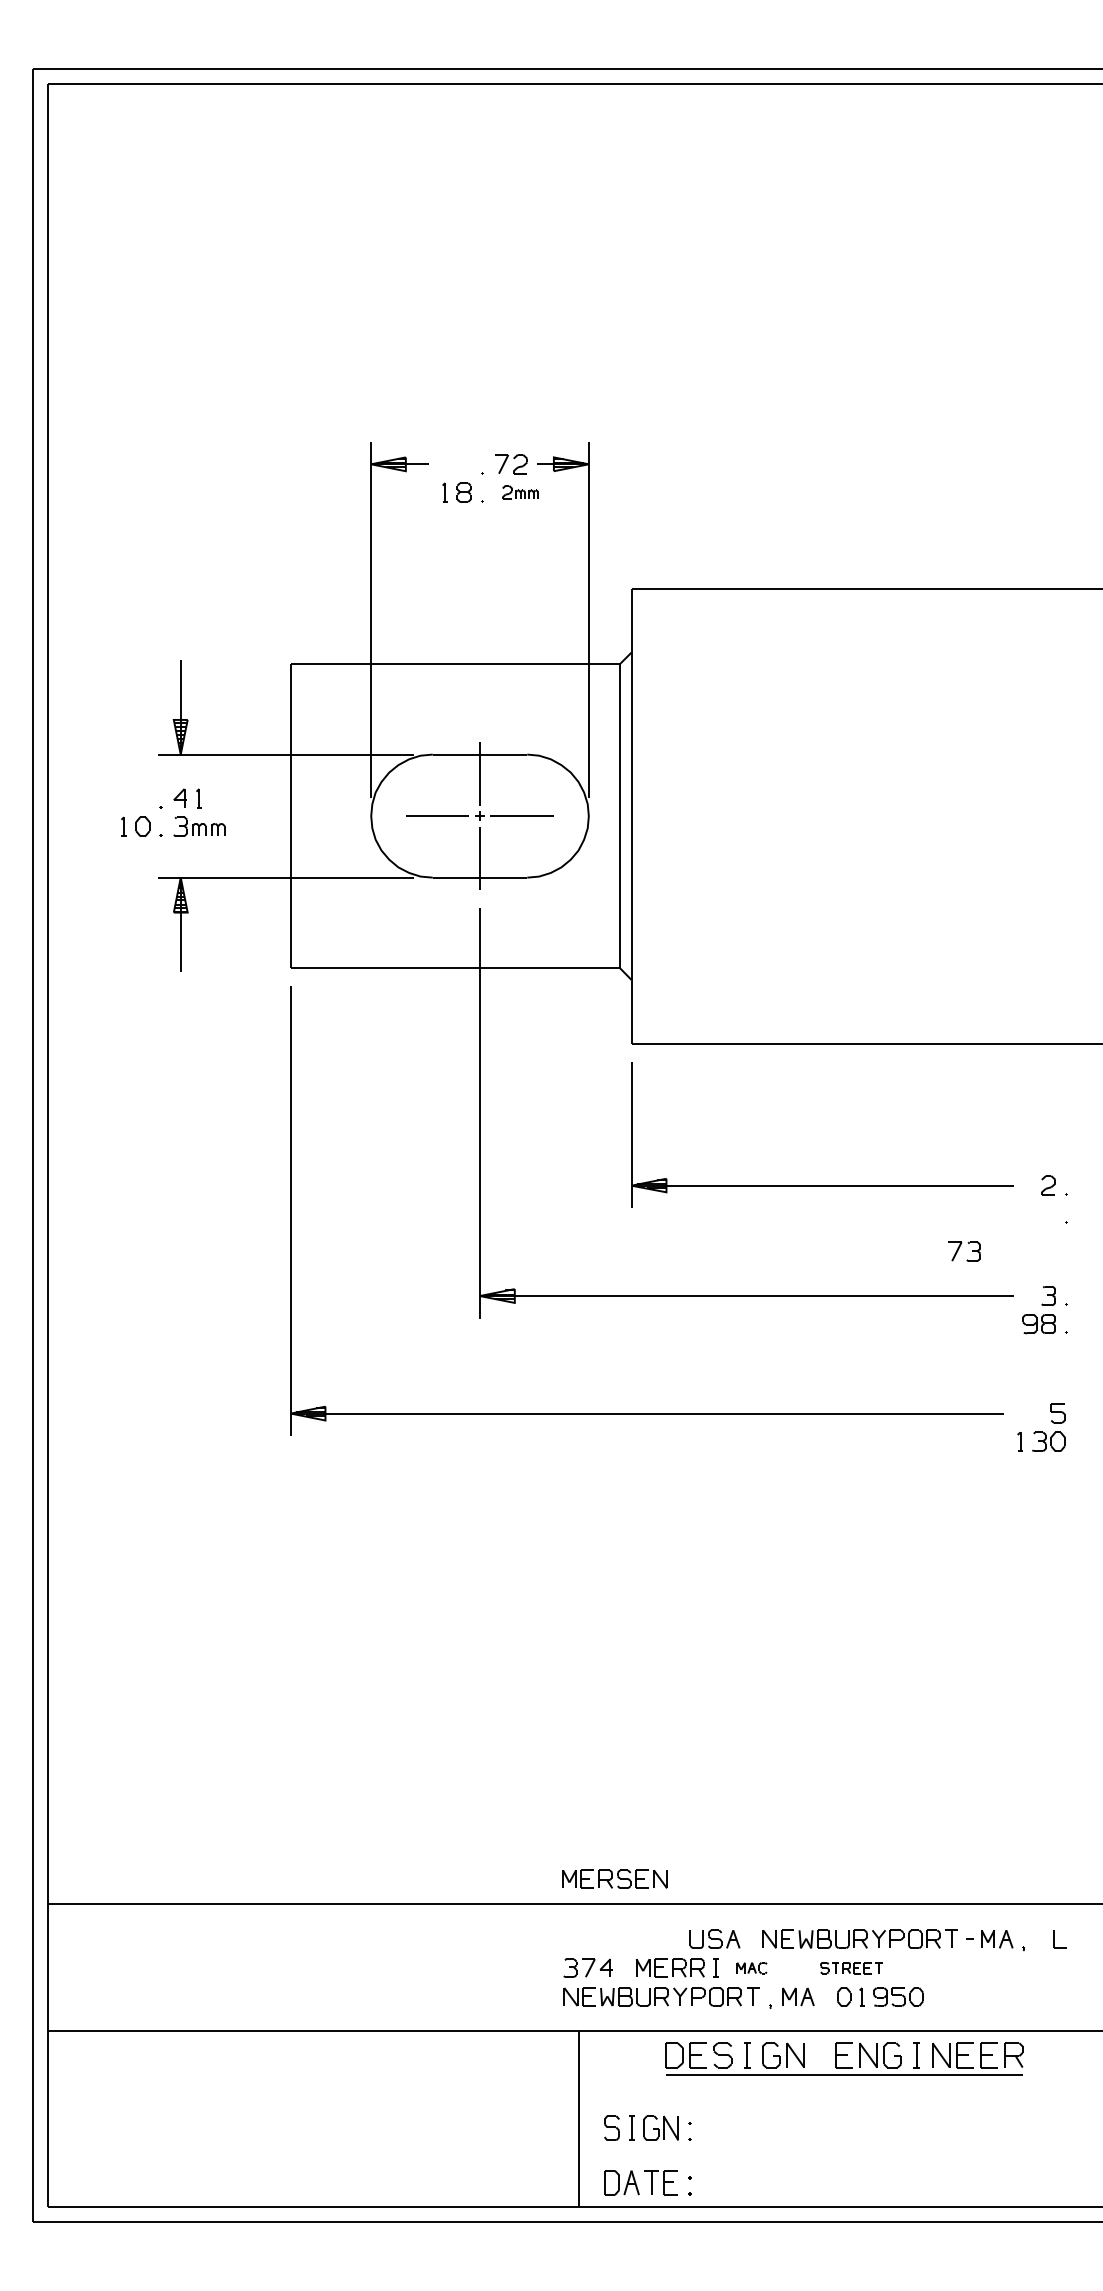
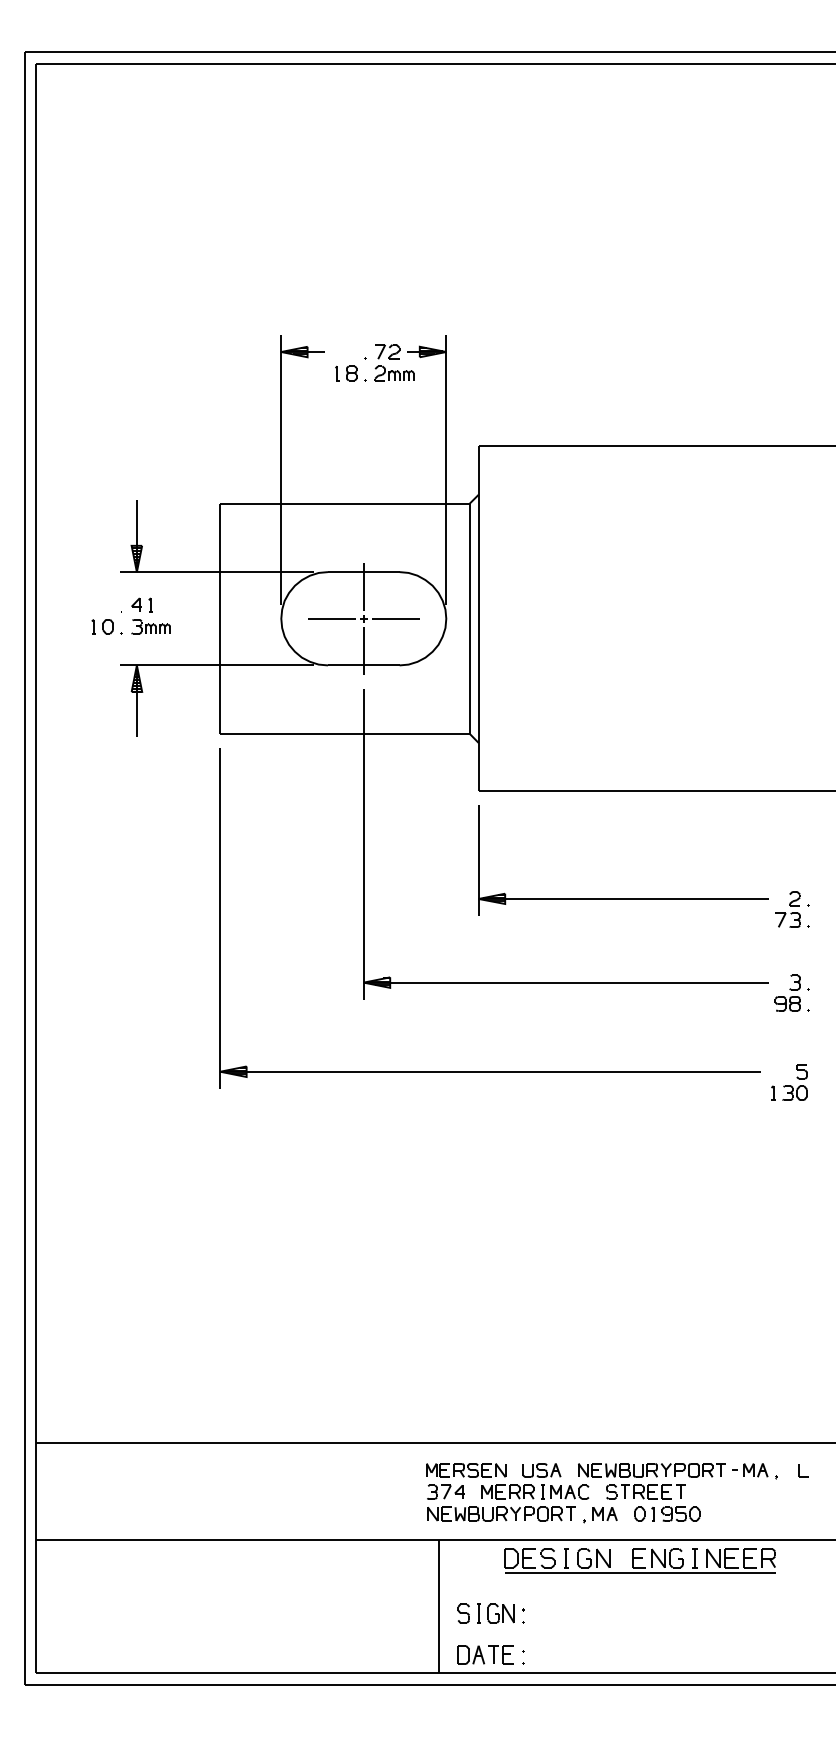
part: (520, 492) -> (394, 373), size x1.43
part: (964, 1251) -> (788, 920), moved
part: (614, 1878) -> (465, 1469), moved
part: (751, 1967) -> (569, 1491), size x1.67
part: (851, 1967) -> (645, 1491), size x1.67

